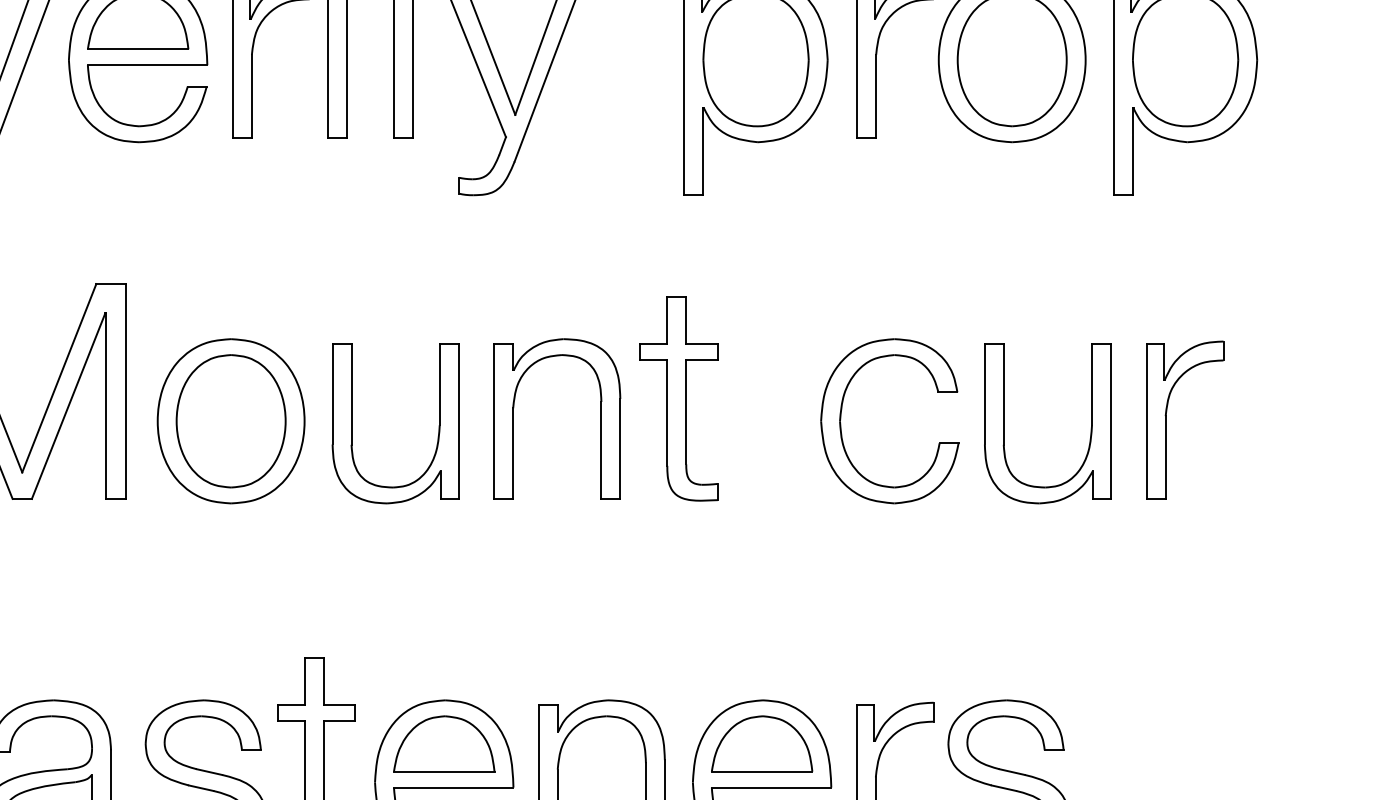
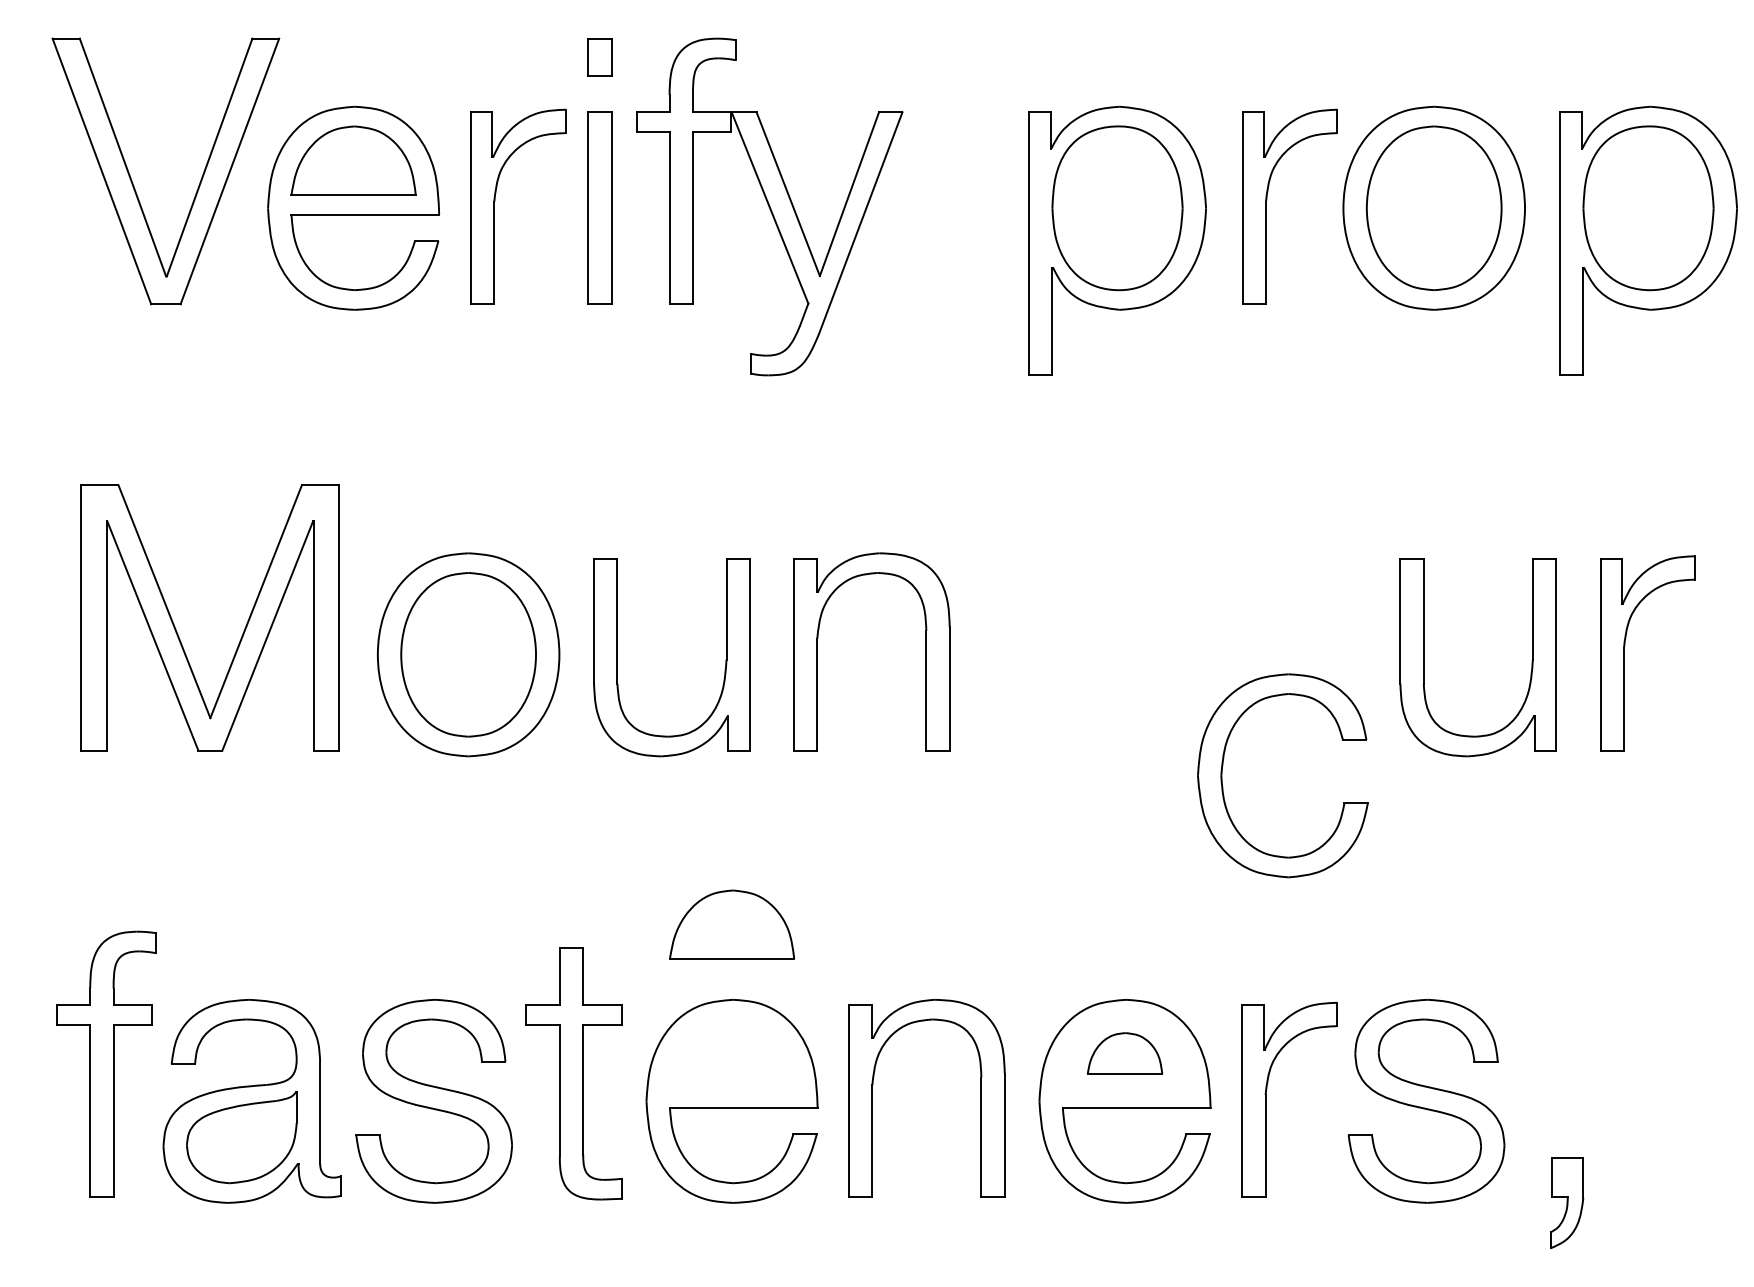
part: (678, 398) -> (1021, 626), removed
part: (841, 413) -> (1223, 766), moved
part: (444, 743) -> (732, 924), moved
part: (761, 743) -> (1124, 1053), size x0.6

